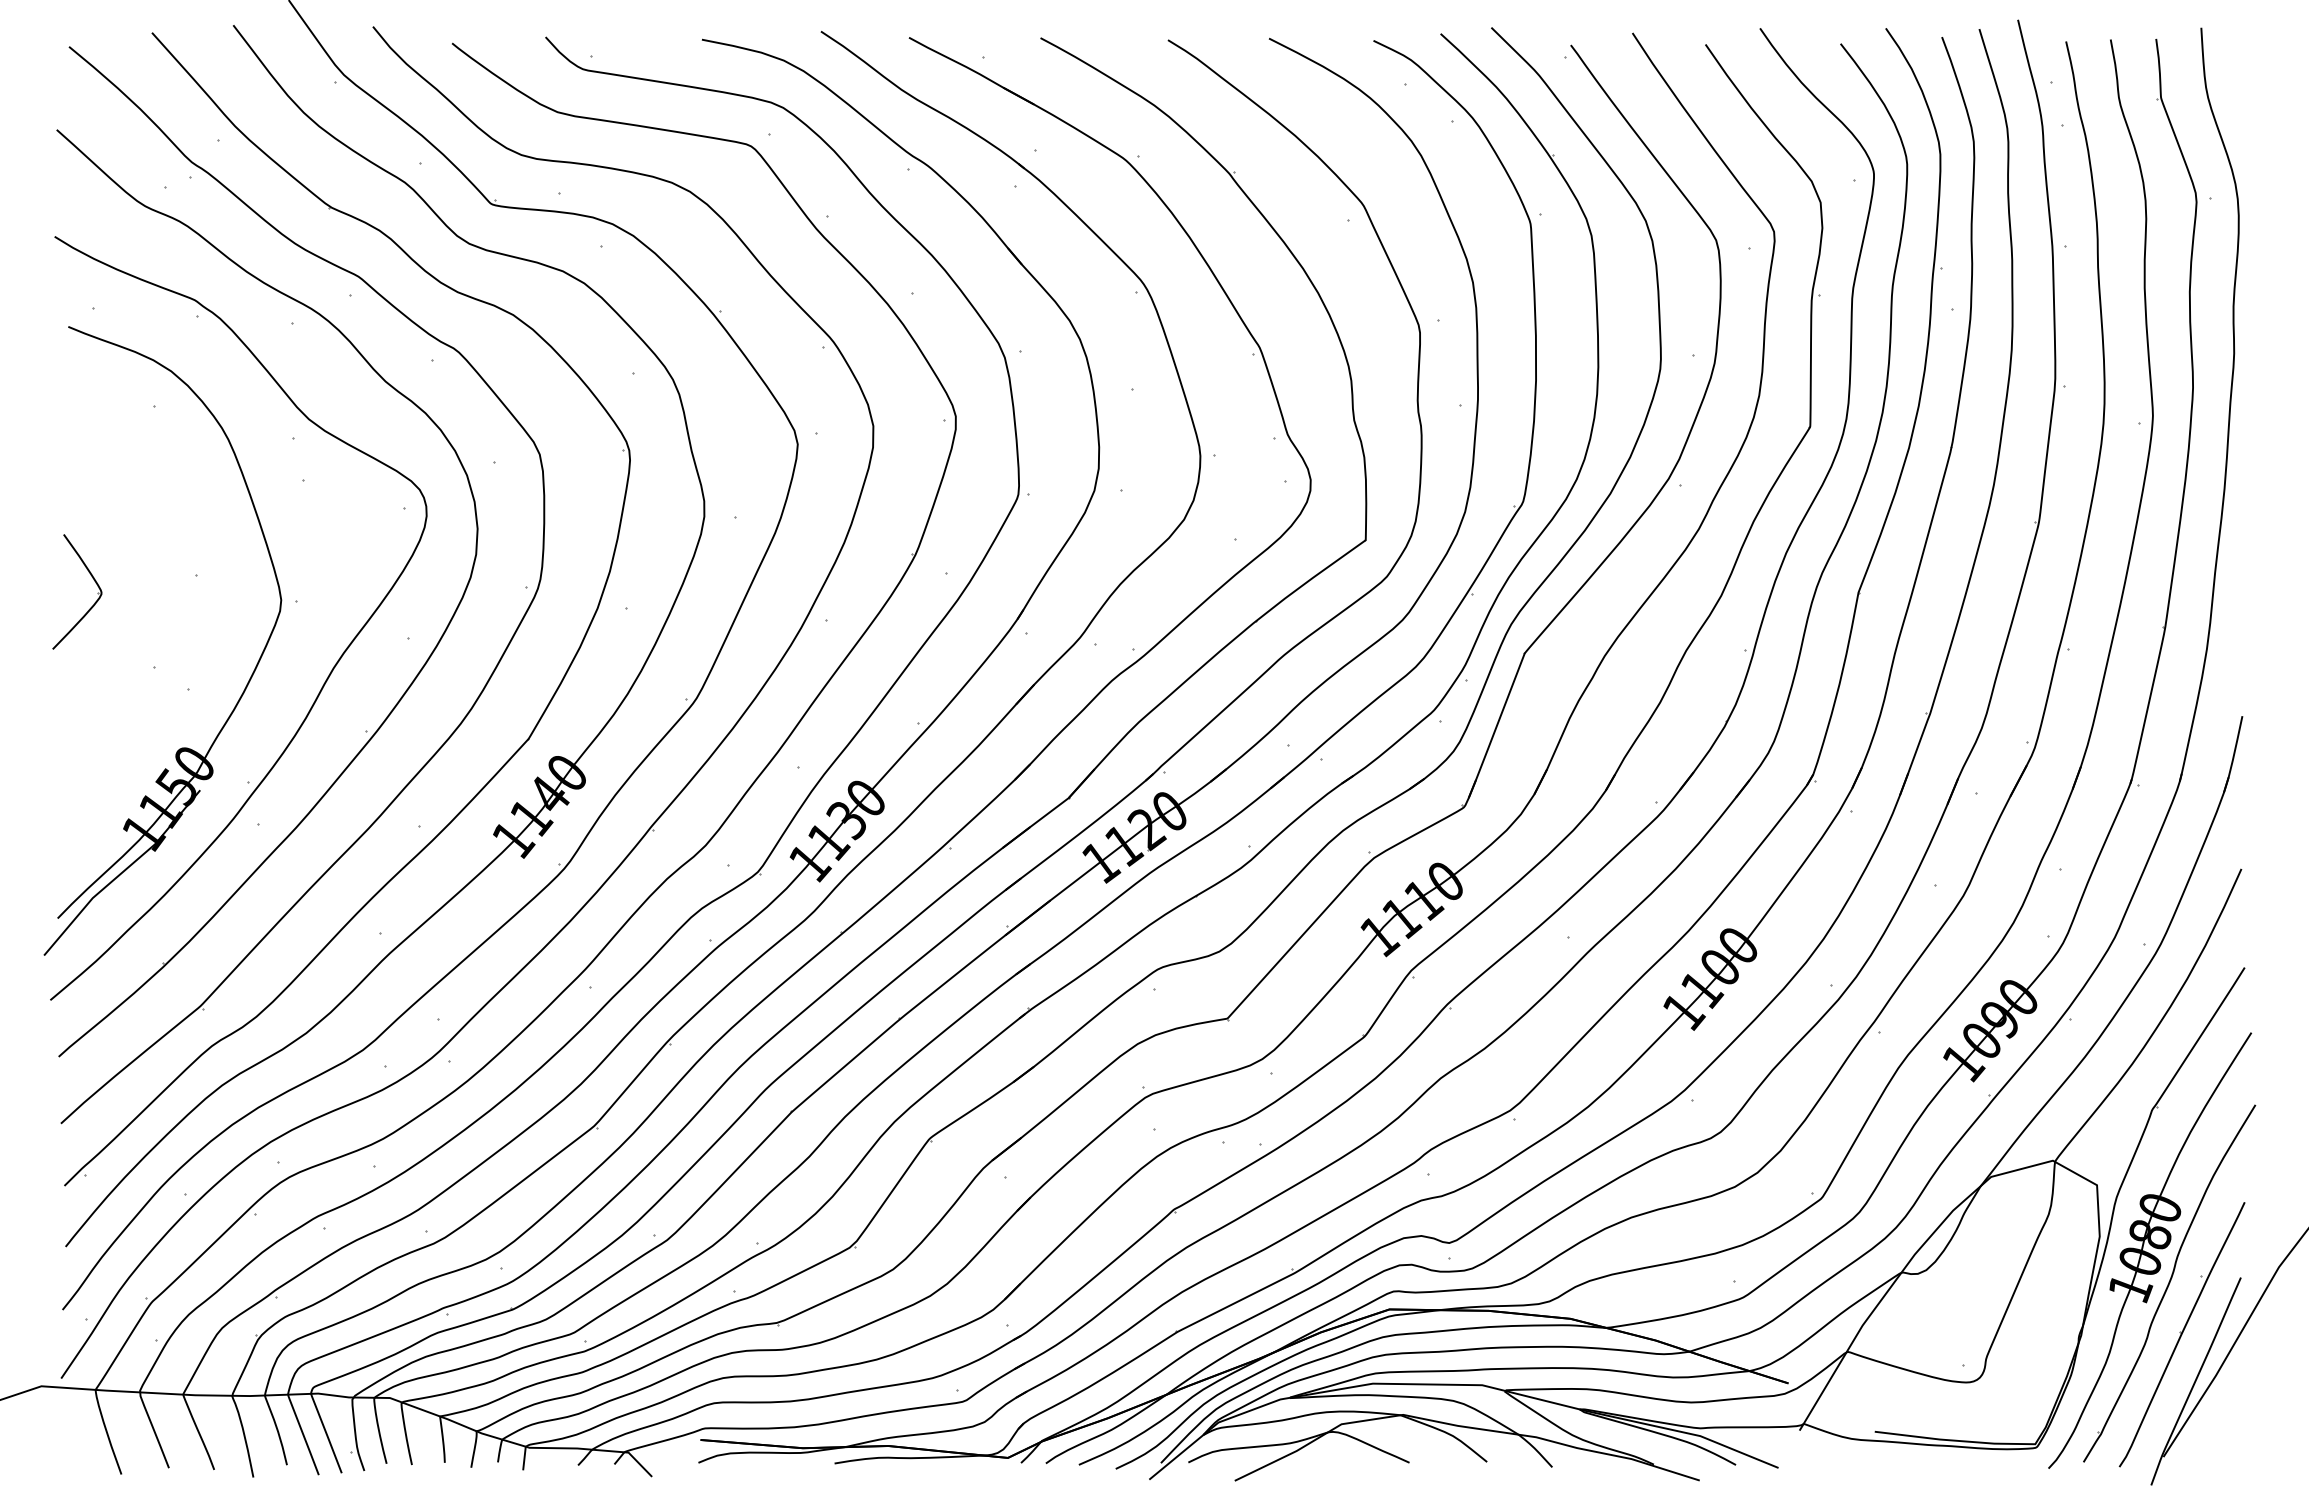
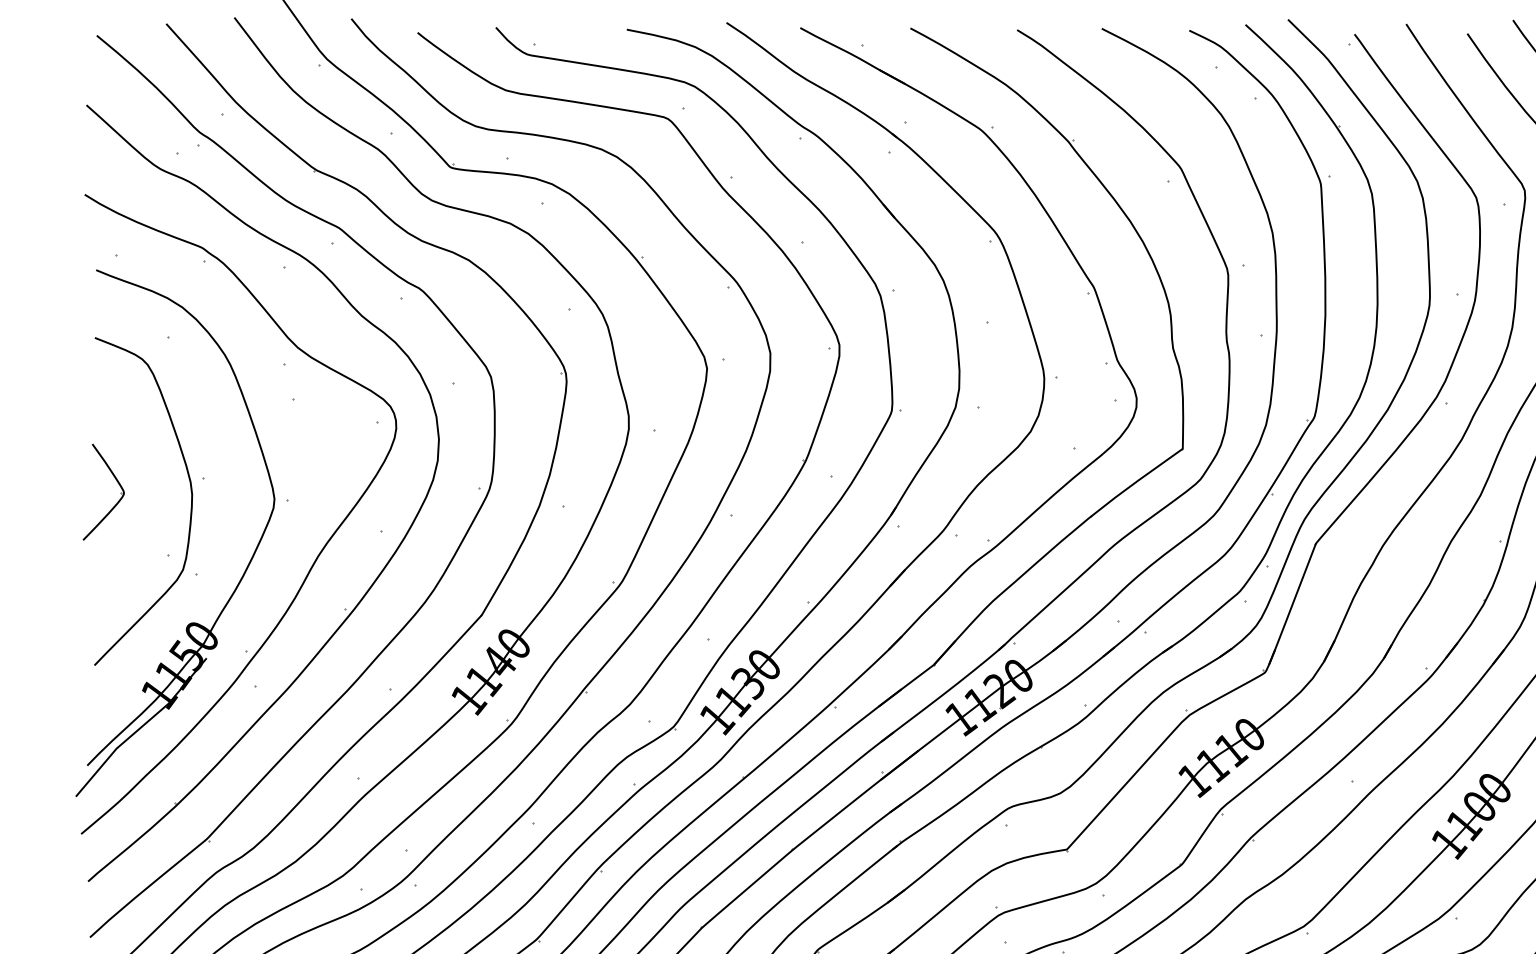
curve: (181, 603) -> (190, 501), added

